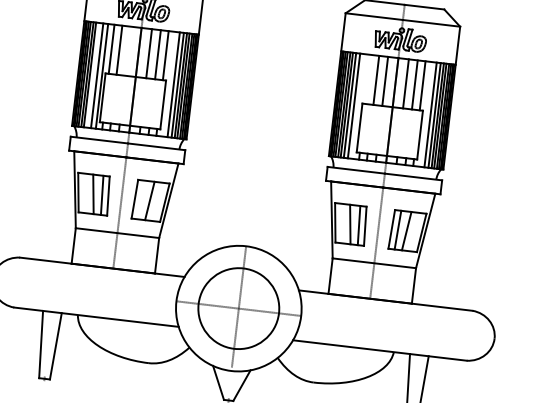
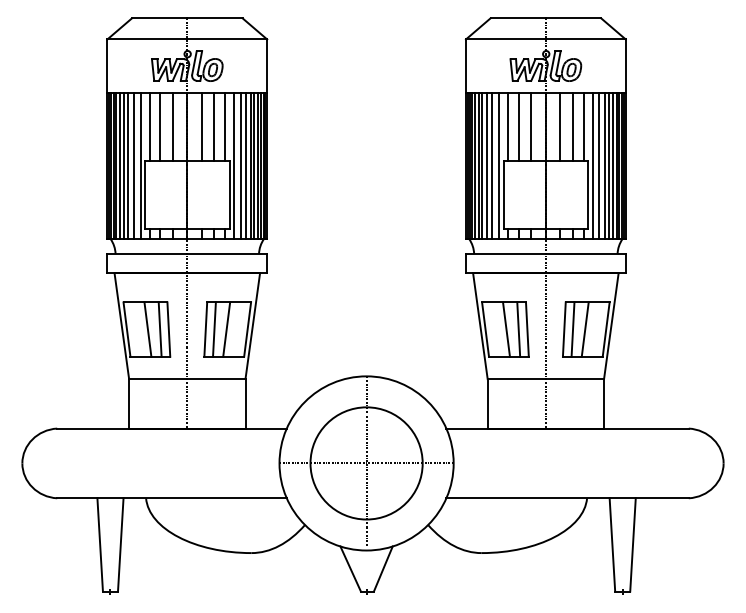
line: (128, 50) -> (172, 126), added
line: (93, 75) -> (128, 165), added
line: (368, 79) -> (508, 126), added
line: (168, 84) -> (233, 165), added
line: (359, 106) -> (499, 165), added
line: (425, 114) -> (592, 165), added
line: (141, 199) -> (214, 329), added

